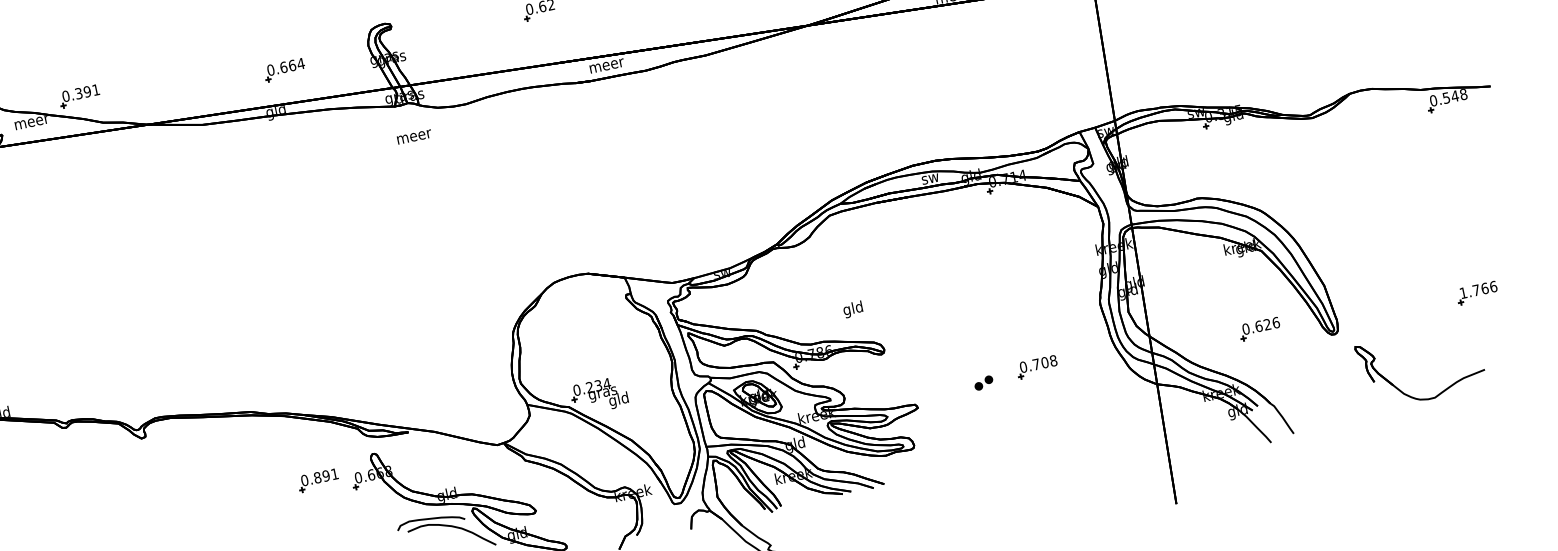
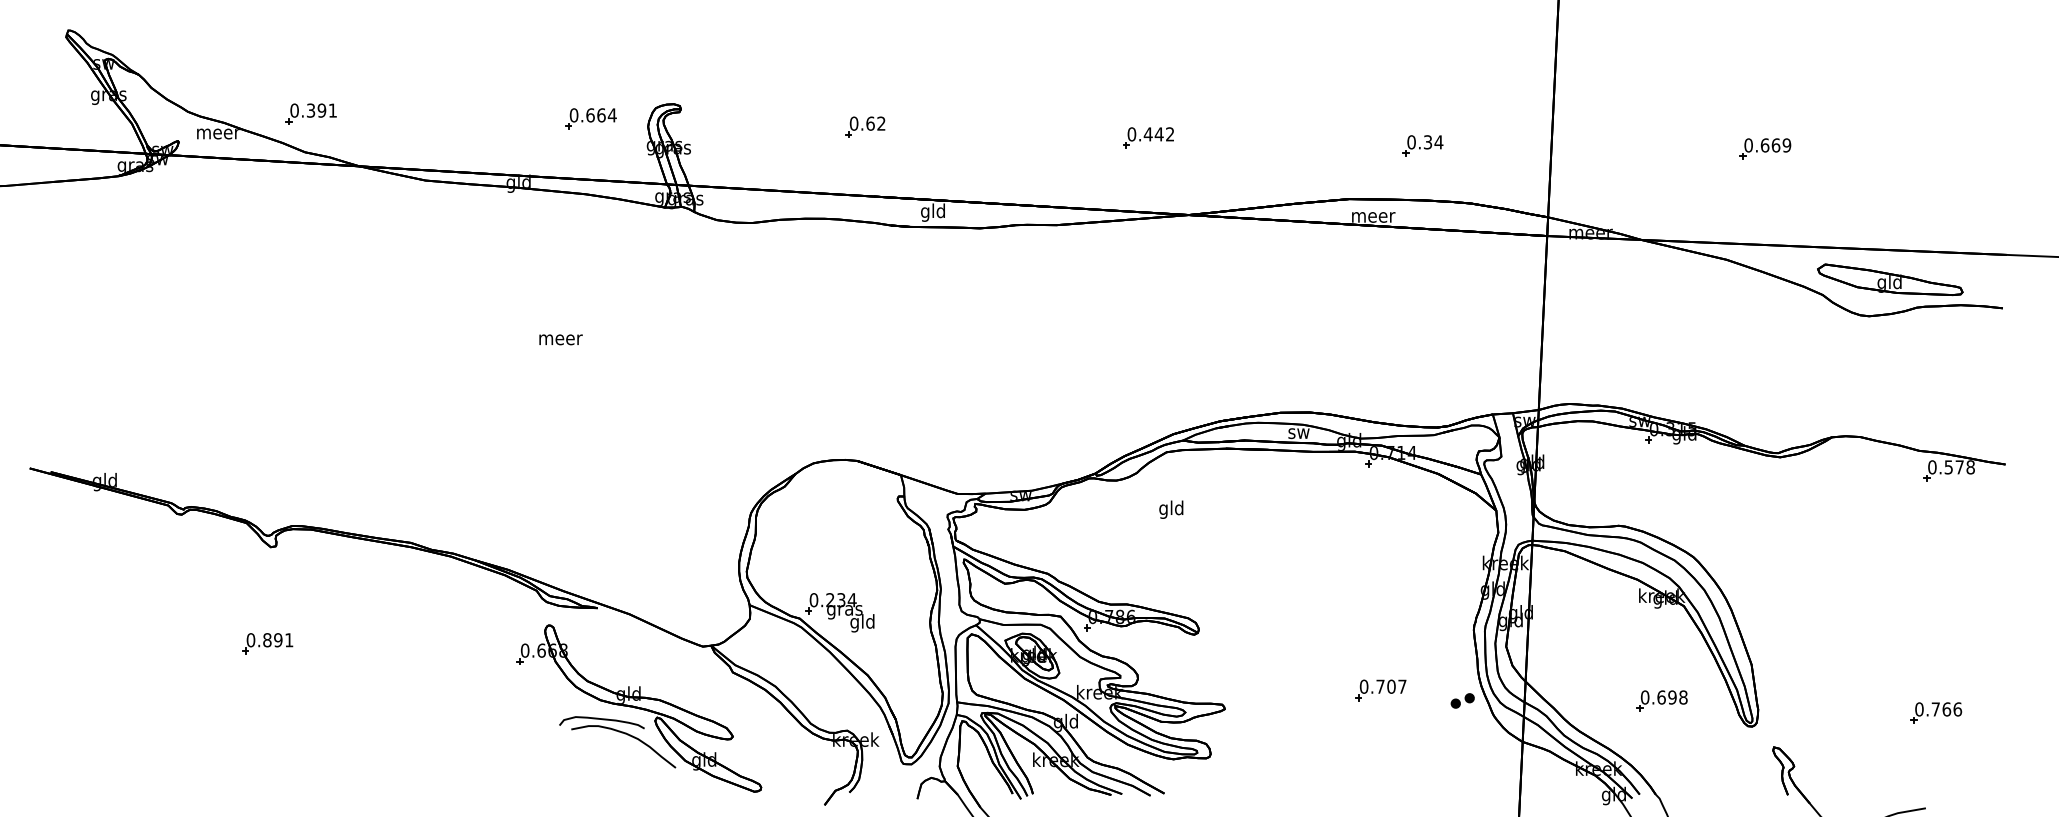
text: (606, 65) -> (933, 212), meer -> gld
part: (284, 69) -> (590, 118), moved
part: (78, 95) -> (310, 113), moved
text: (1454, 96) -> (1959, 467), 0.548 -> 0.578
text: (414, 136) -> (560, 339), moved
text: (1463, 293) -> (1919, 709), 1.766 -> 0.766
text: (853, 309) -> (1171, 509), moved
text: (1271, 323) -> (1677, 697), 0.626 -> 0.698
text: (1053, 360) -> (1402, 686), 0.708 -> 0.707
part: (983, 382) -> (1462, 700), moved
part: (318, 480) -> (267, 643), moved

